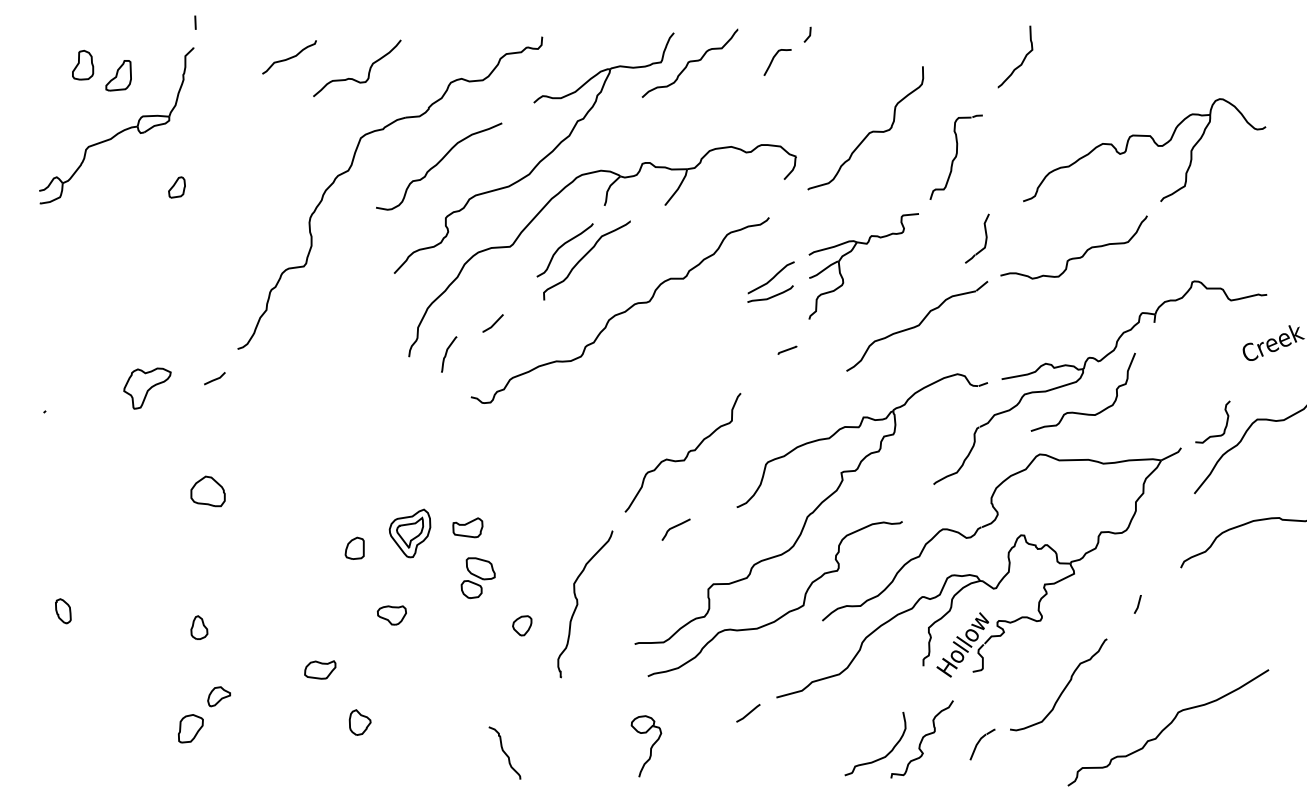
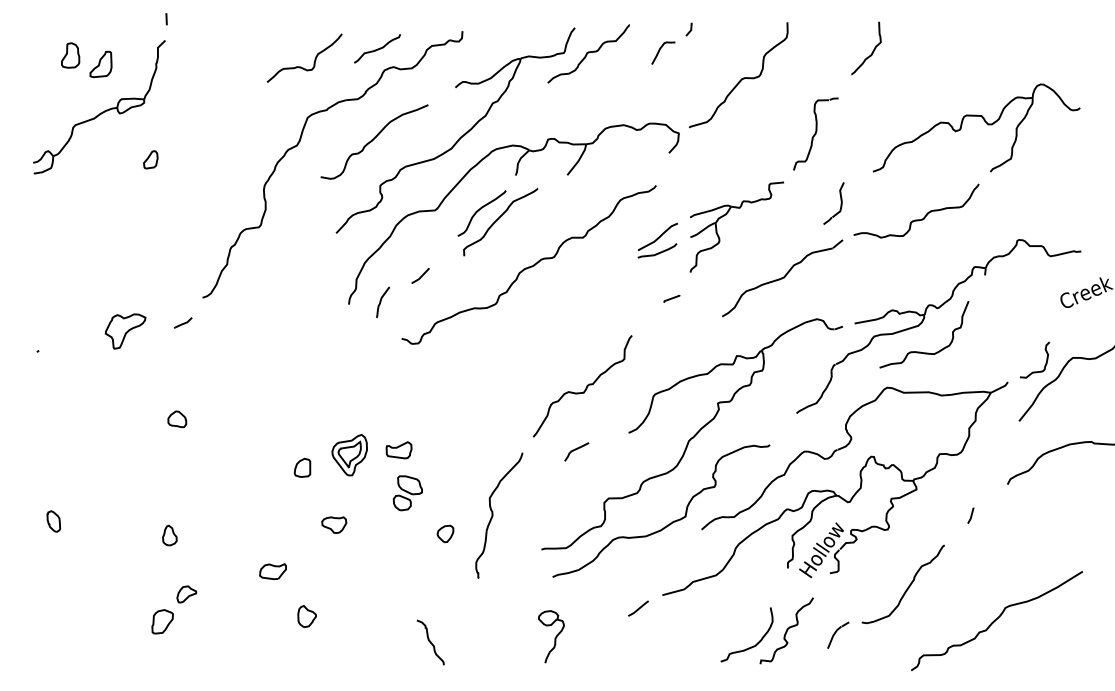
curve: (289, 57) -> (377, 48), moved
curve: (868, 132) -> (741, 78), moved
part: (207, 491) -> (176, 419), size x0.62

